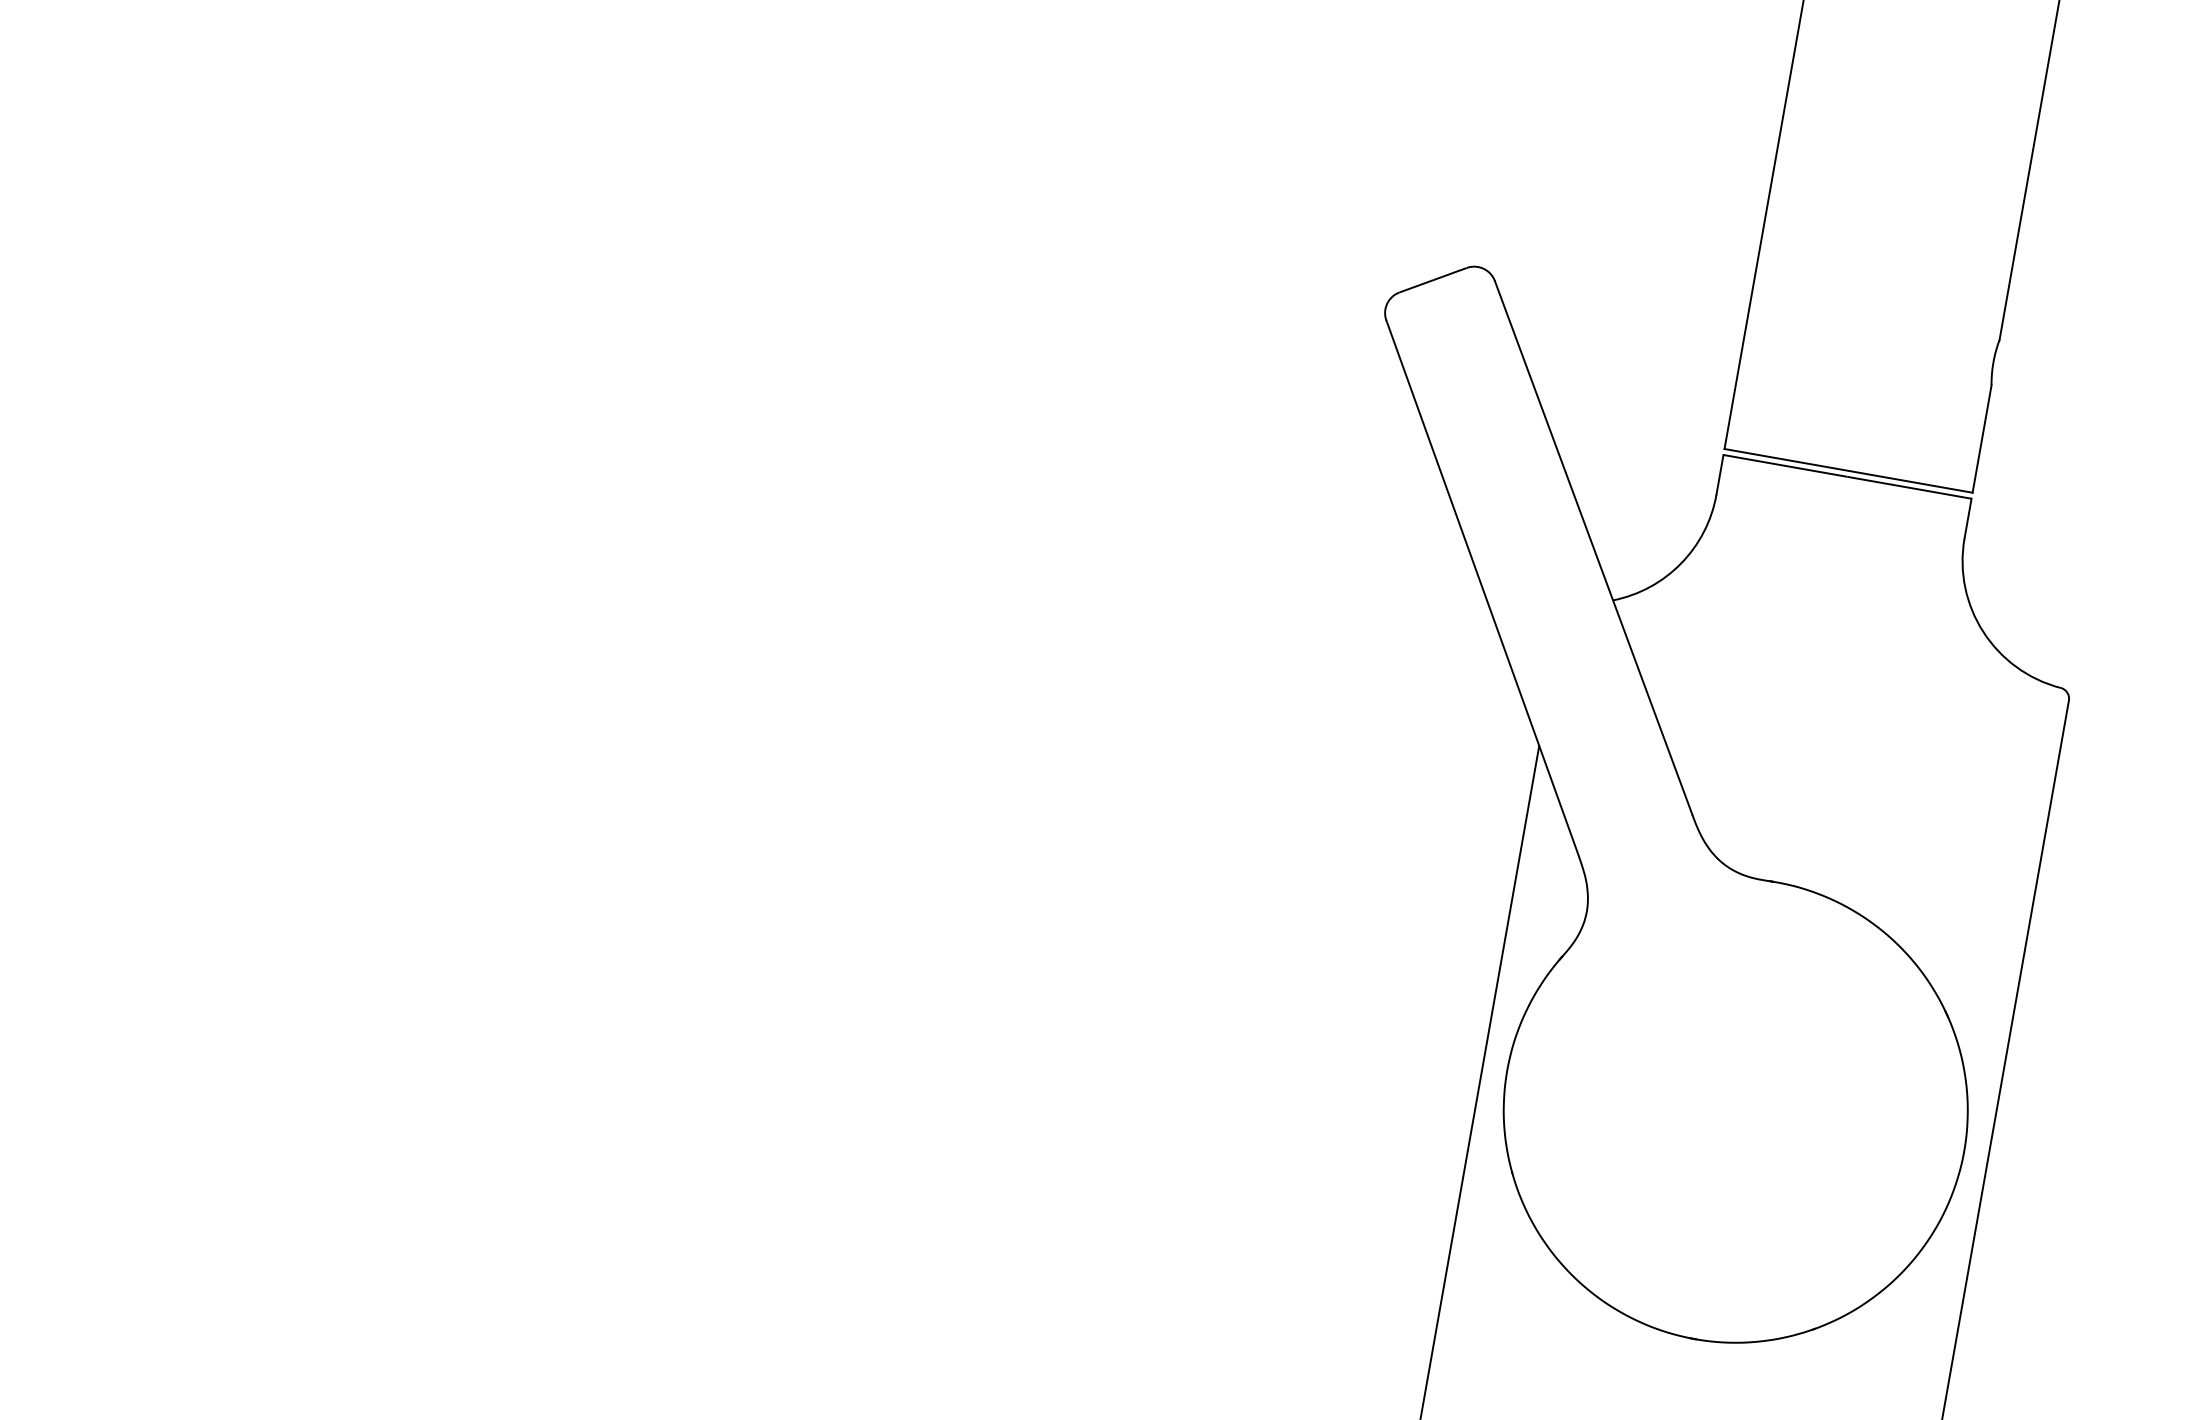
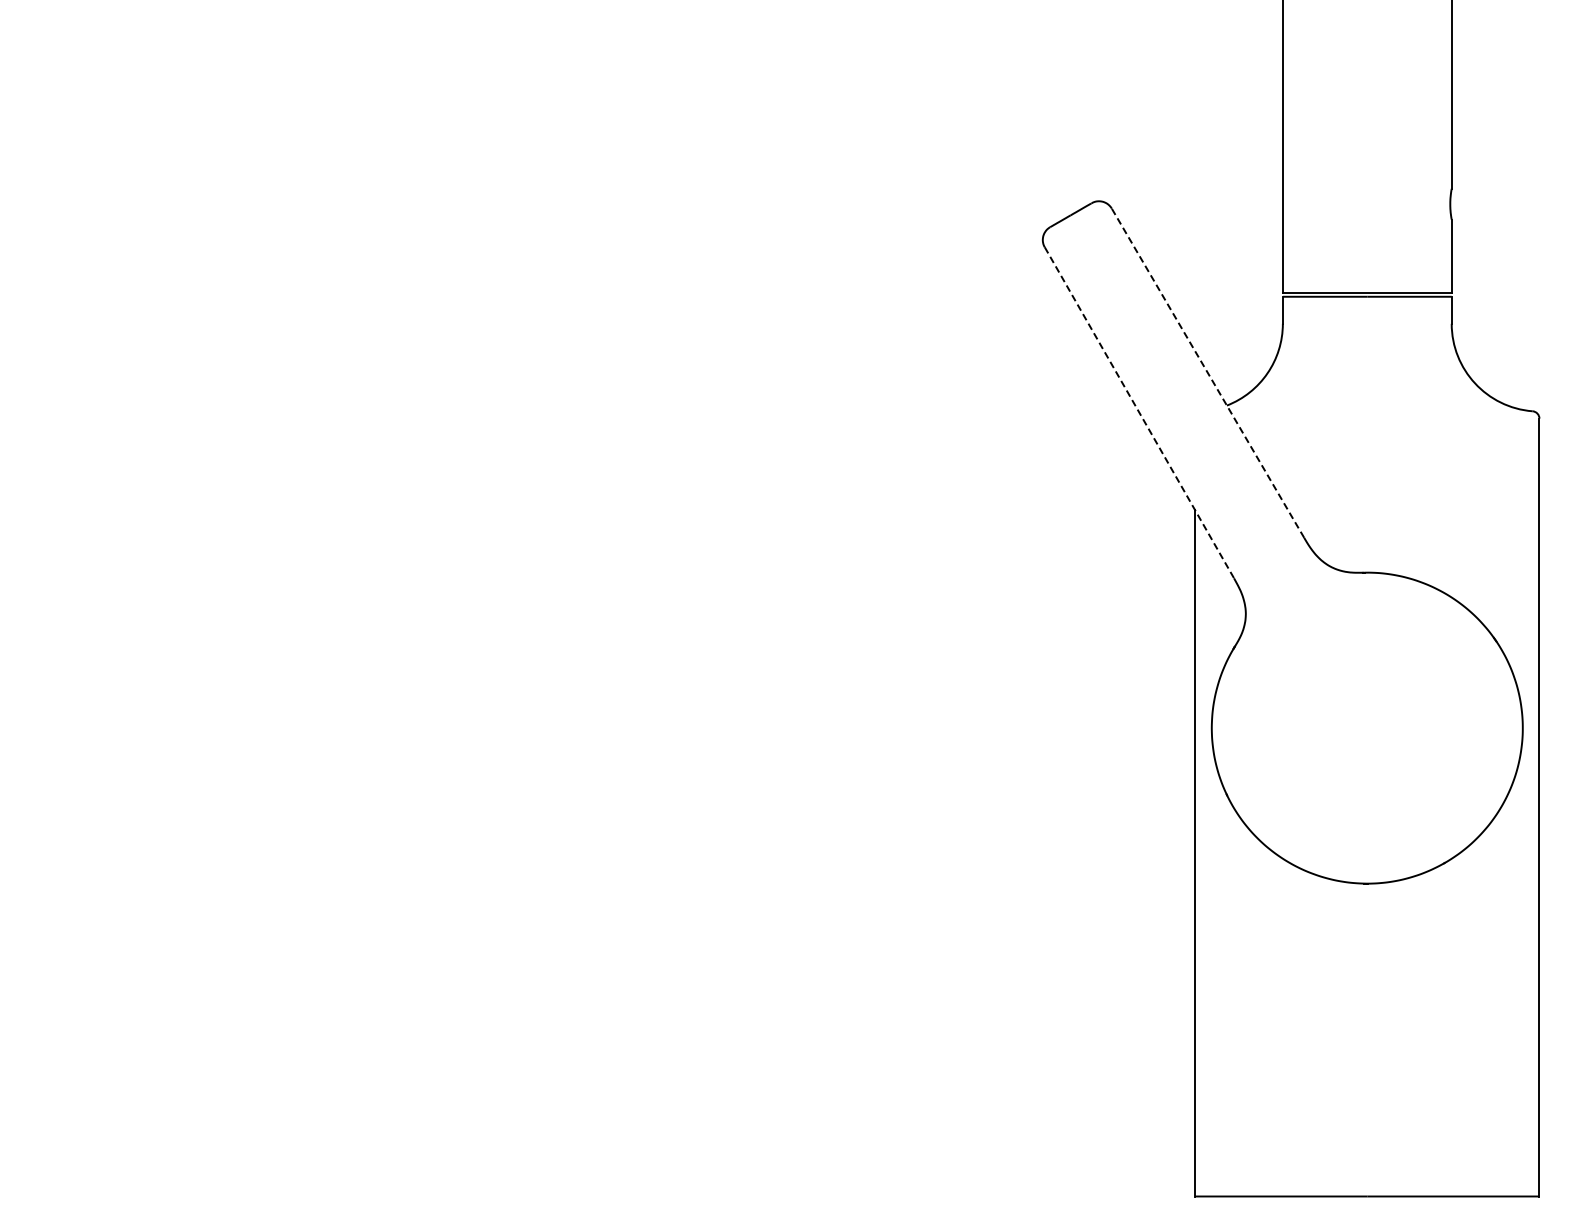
line: (1594, 548) -> (1208, 373), solid -> dashed
line: (1482, 587) -> (1139, 412), solid -> dashed

